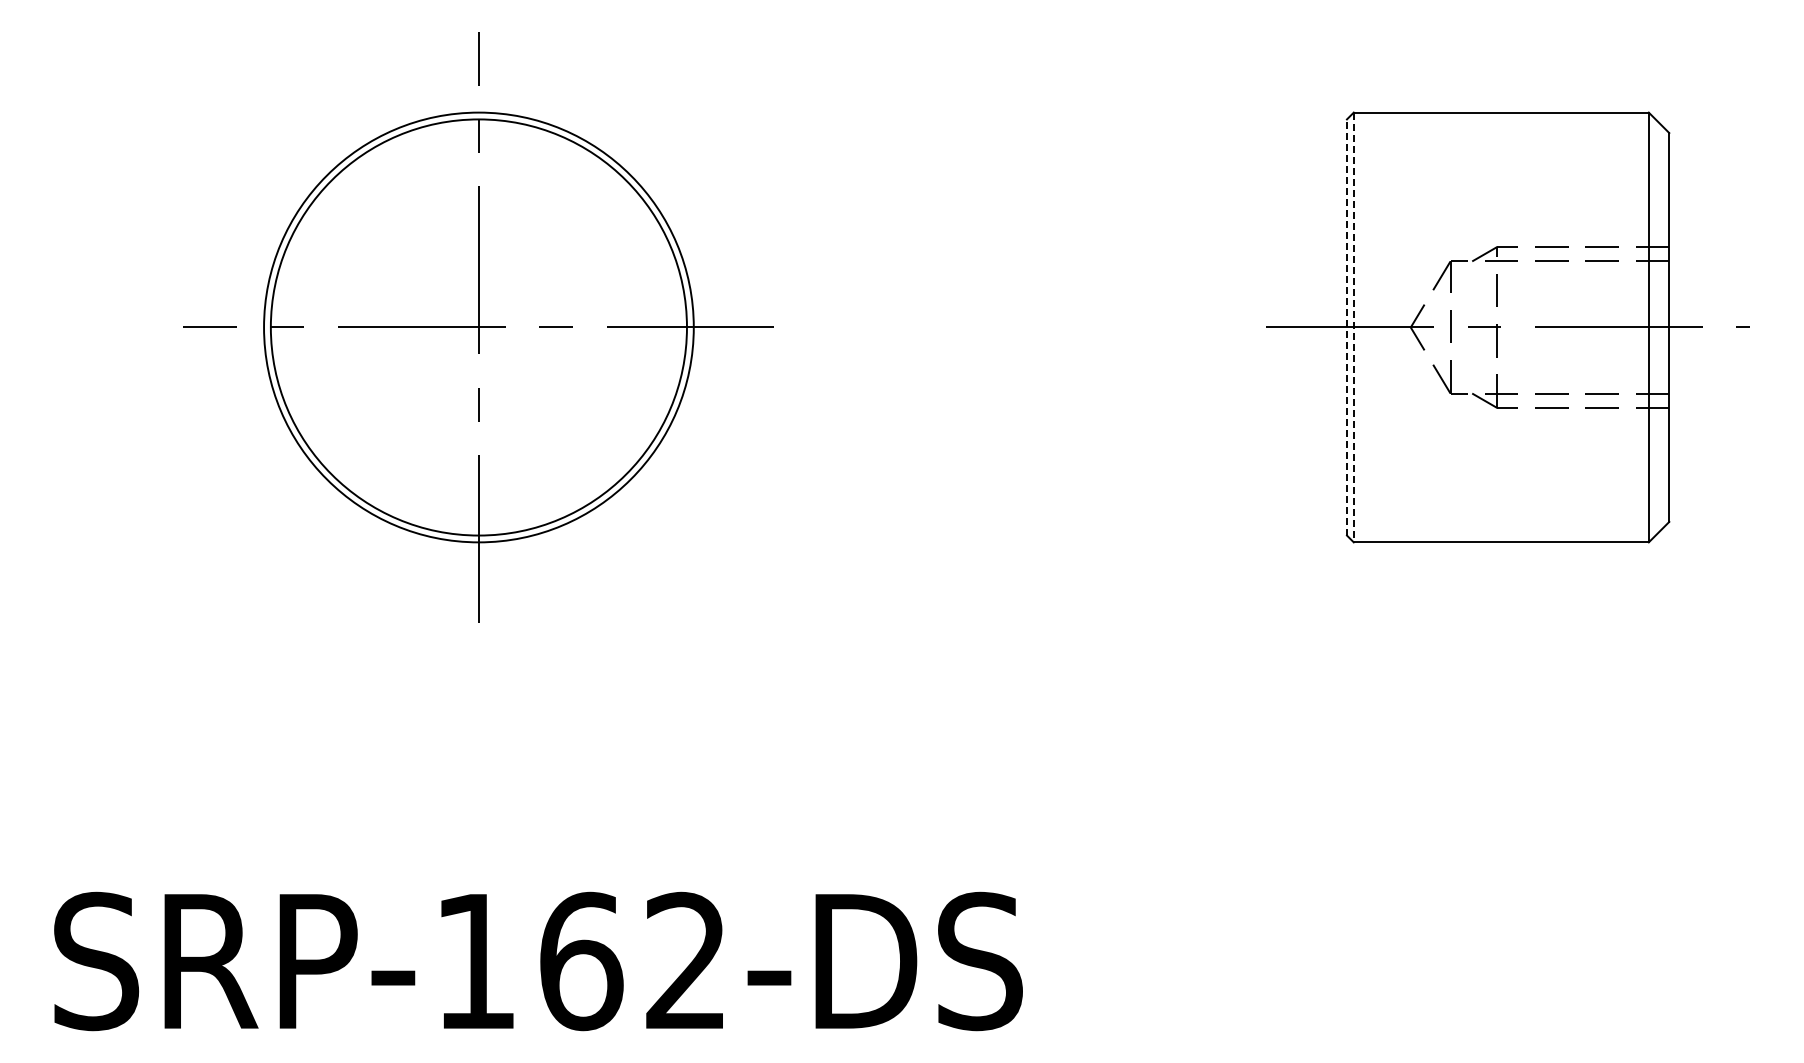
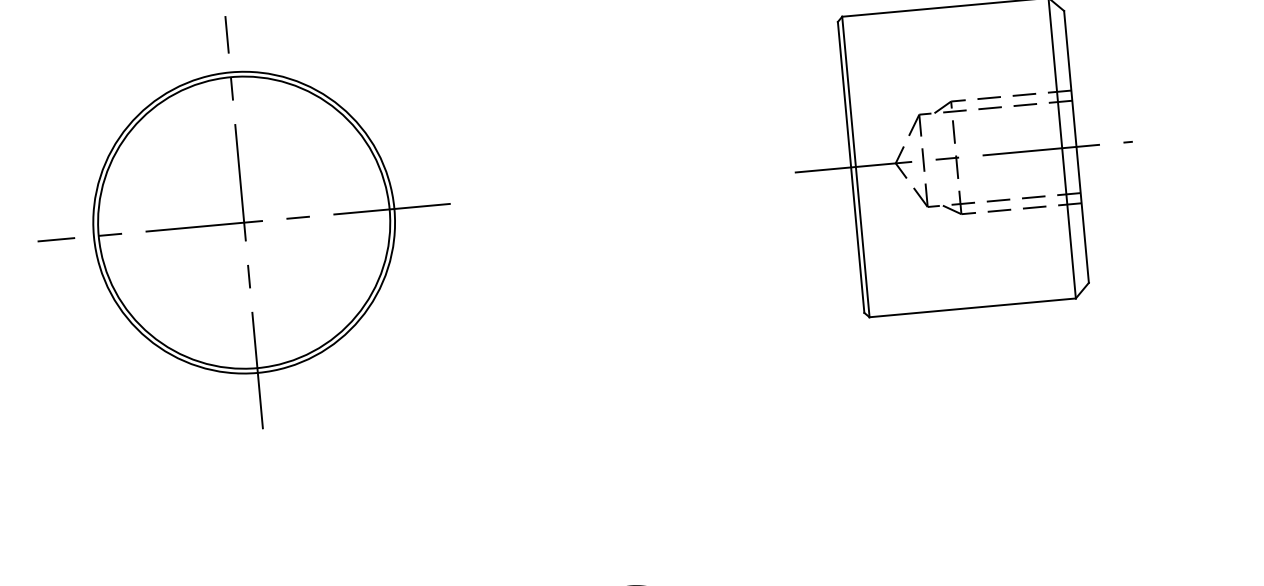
line: (1346, 327) -> (850, 167), dashed -> solid
line: (1353, 327) -> (855, 167), dashed -> solid

